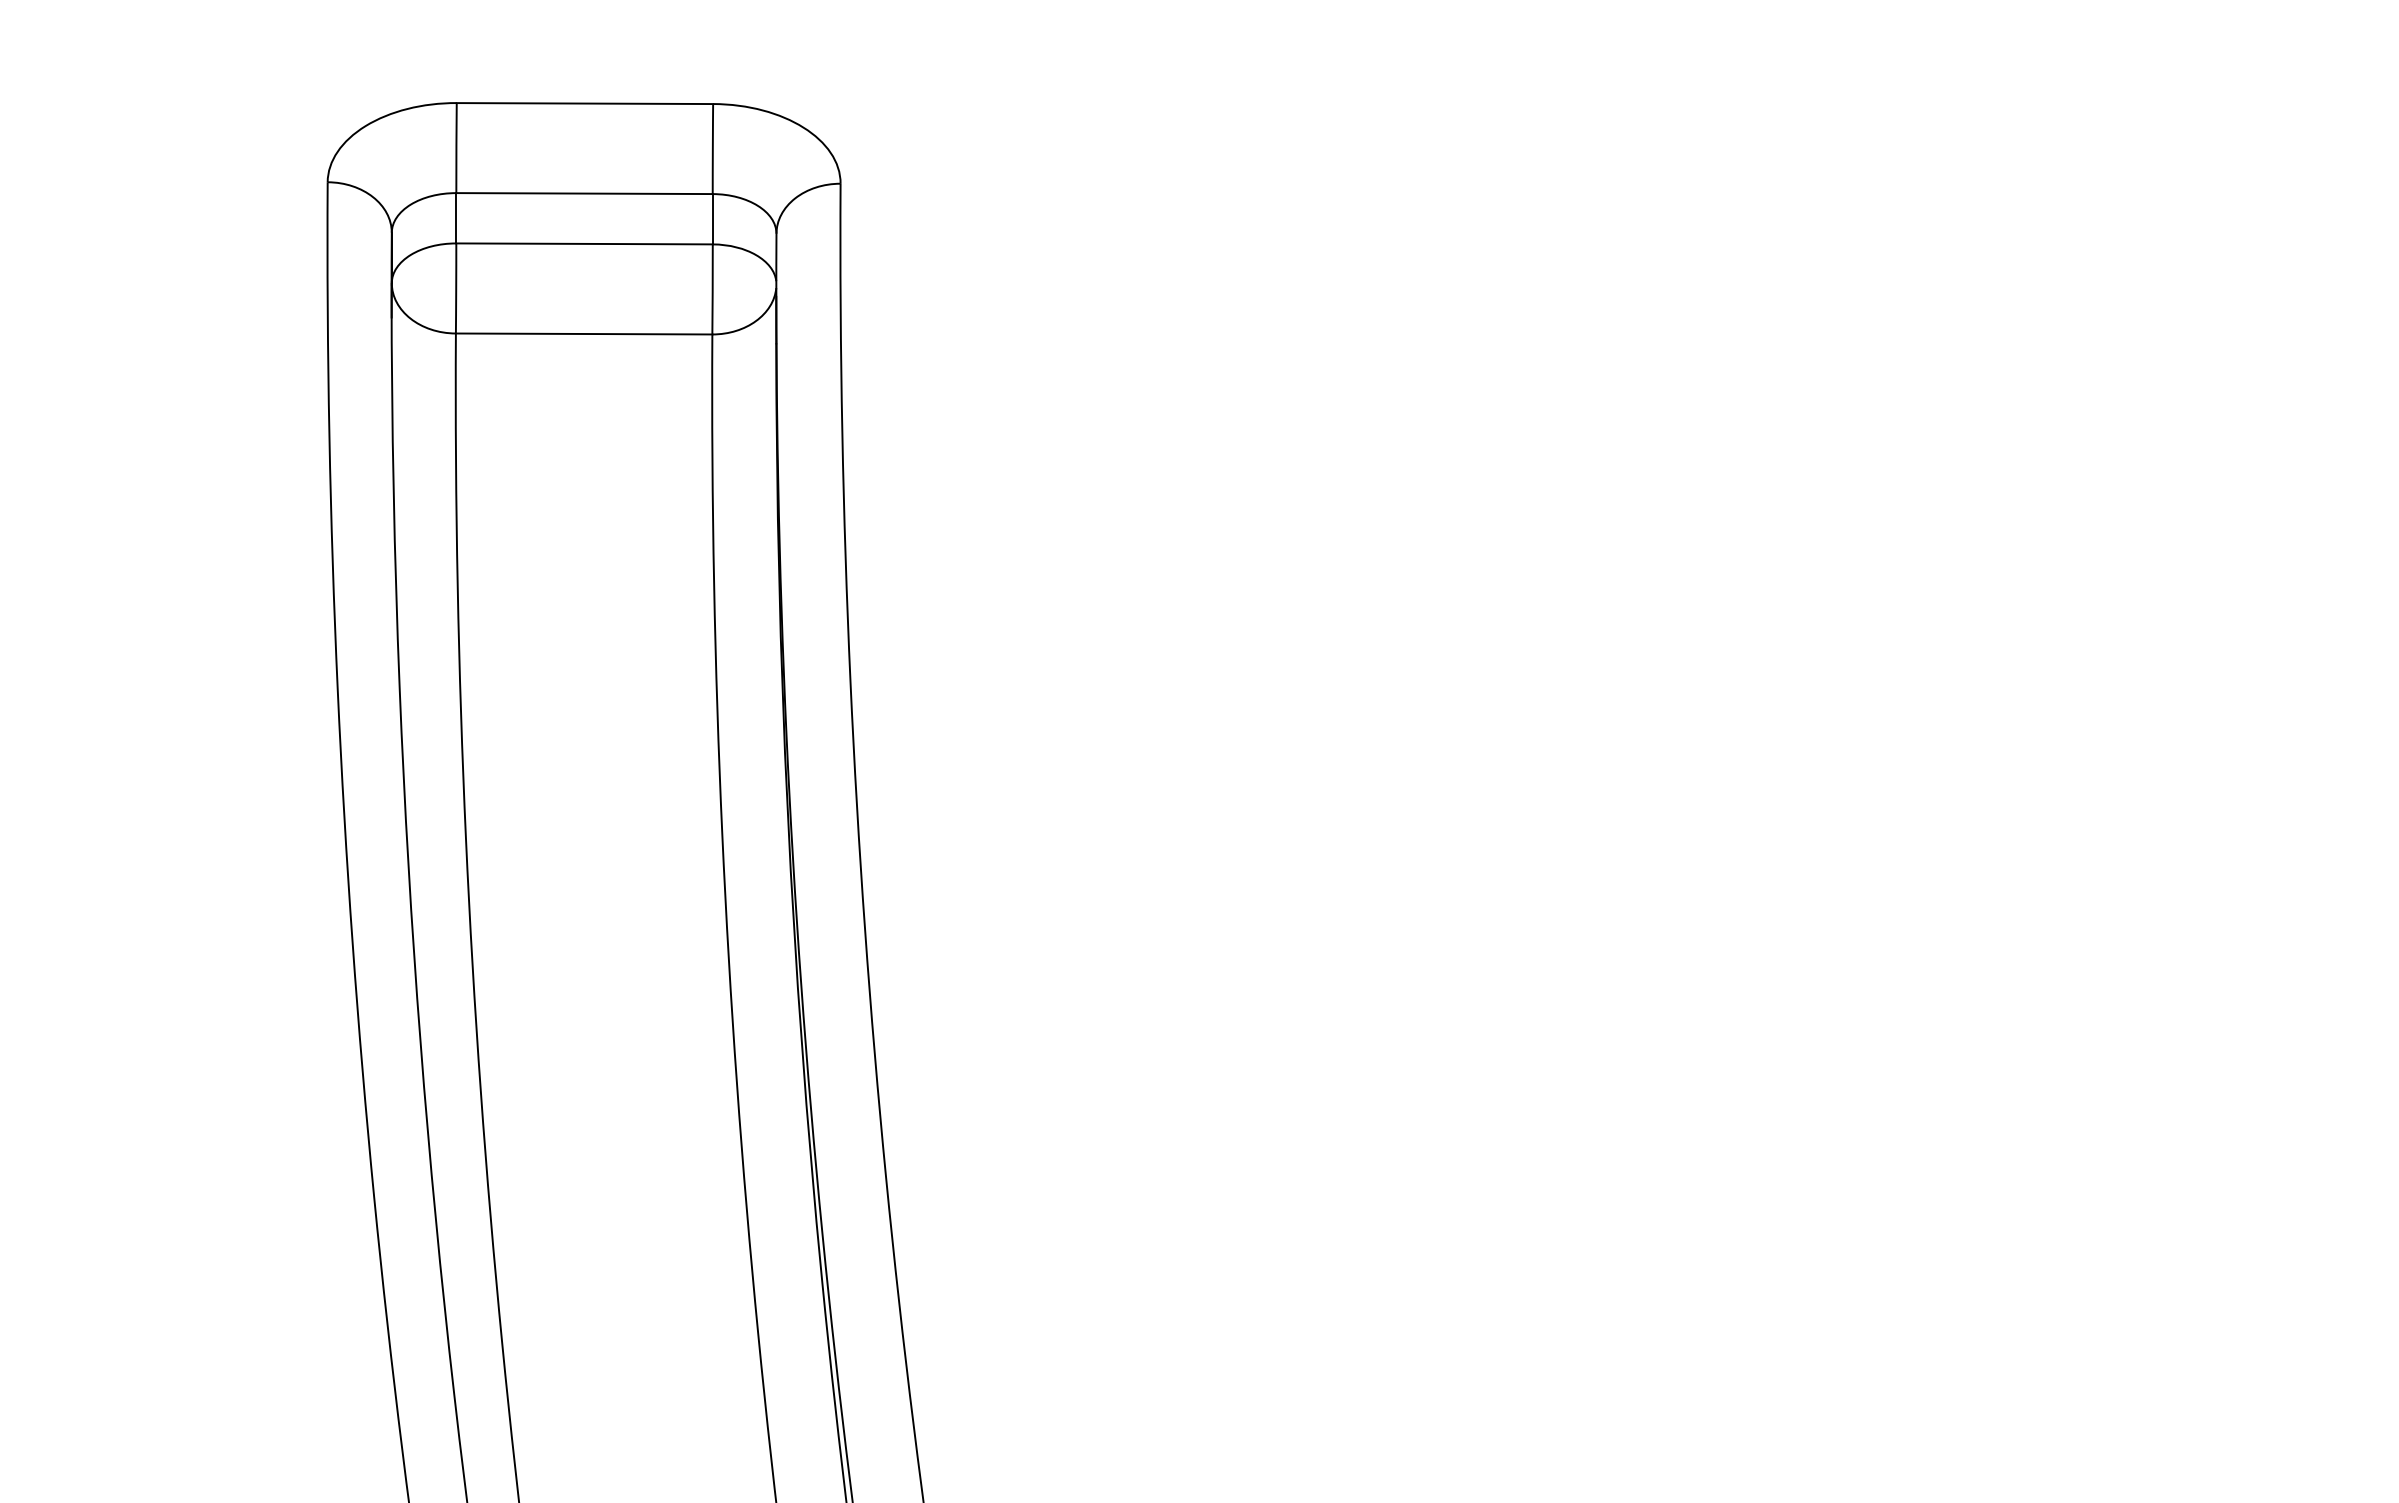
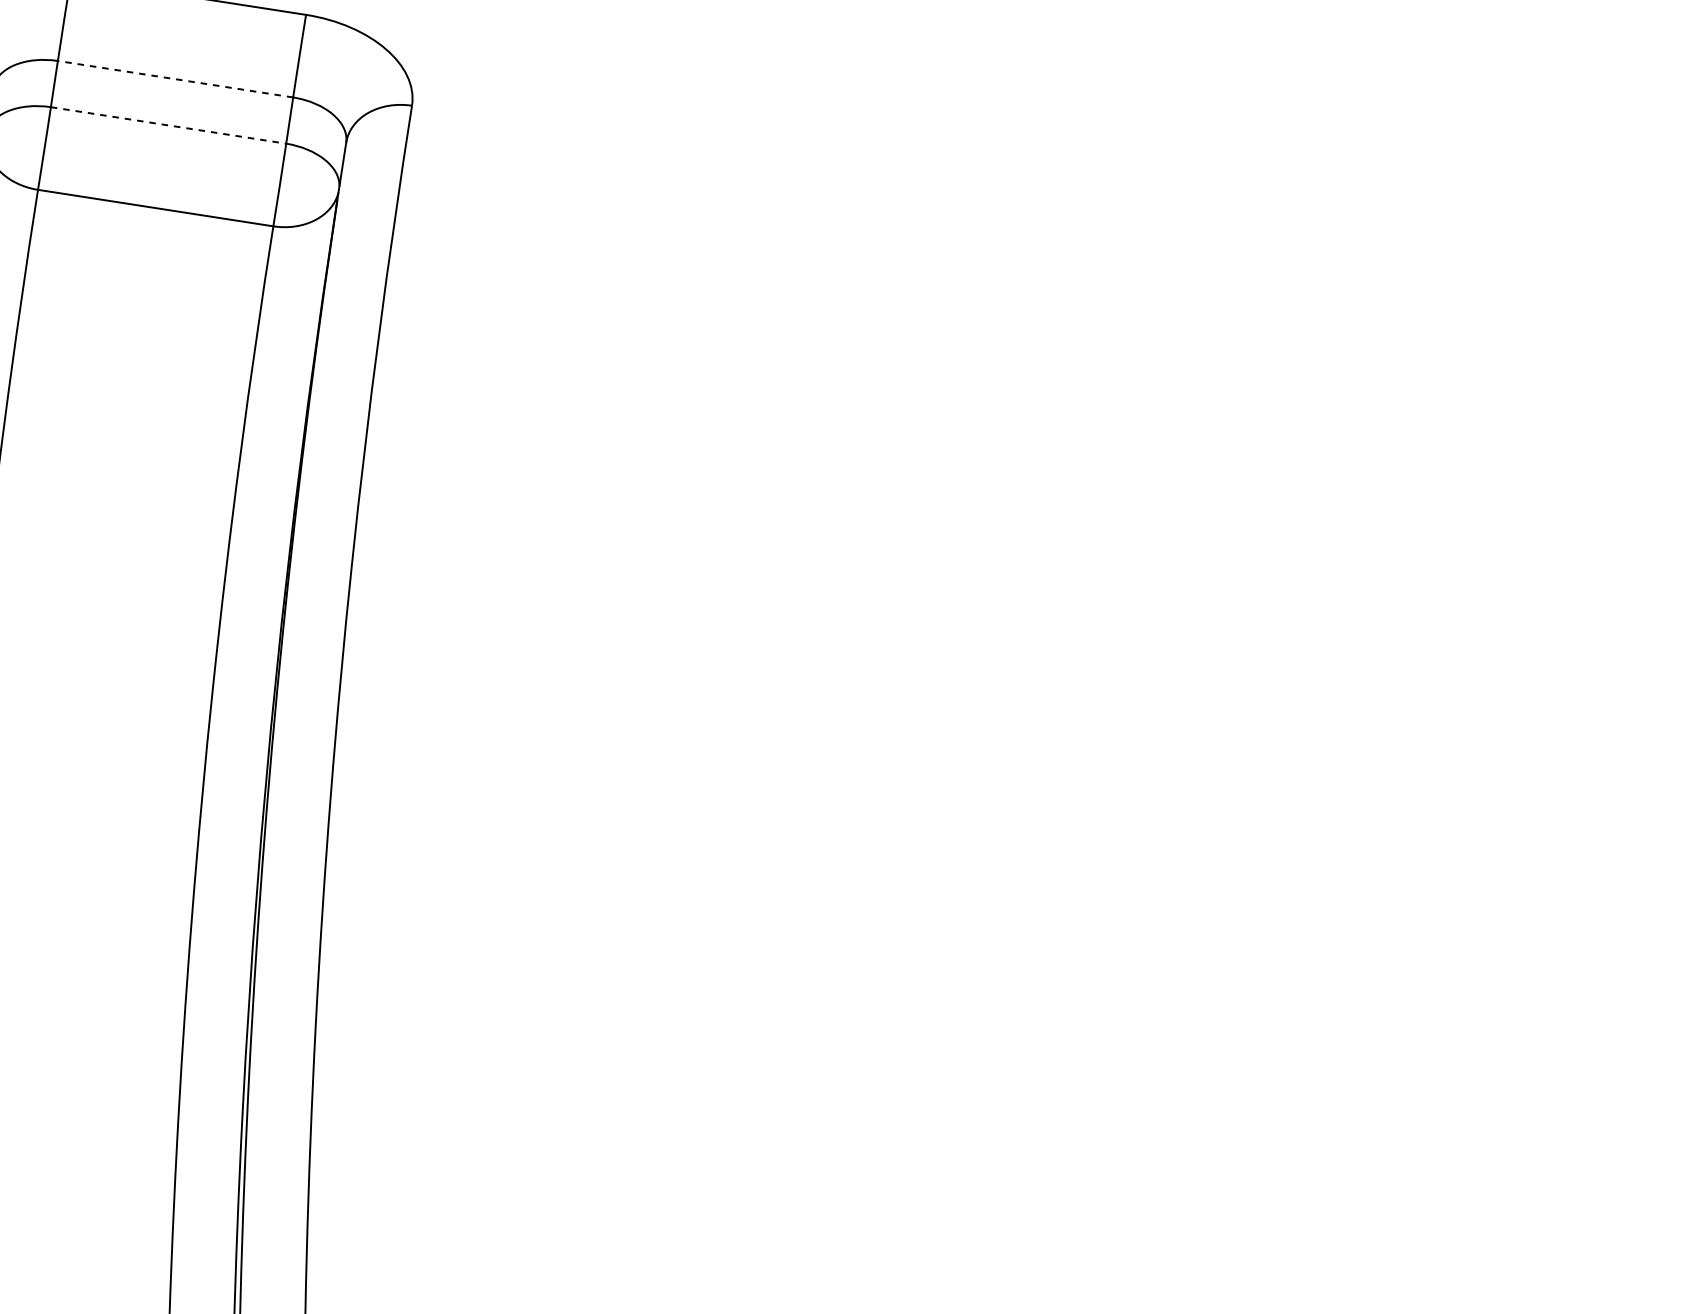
line: (584, 193) -> (175, 79), solid -> dashed
line: (585, 243) -> (169, 125), solid -> dashed

